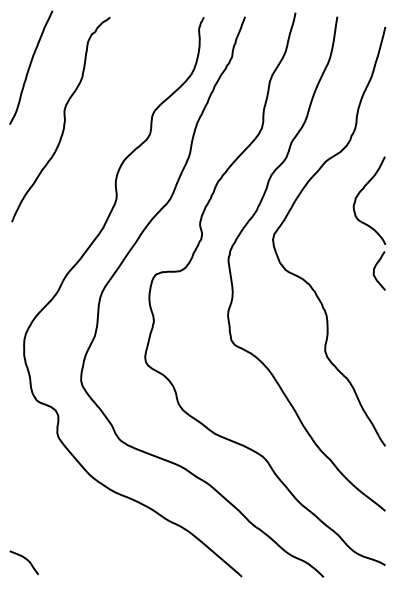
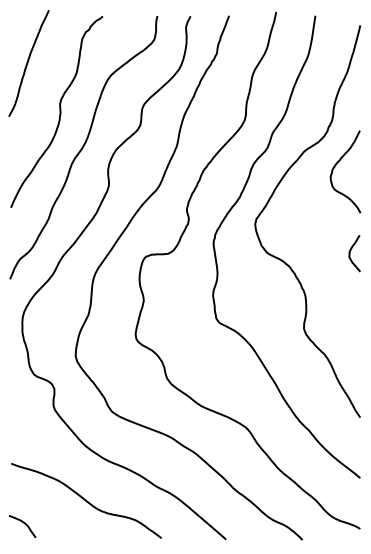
curve: (89, 157) -> (83, 147), added
curve: (361, 192) -> (337, 164), moved
curve: (92, 534) -> (86, 500), added

